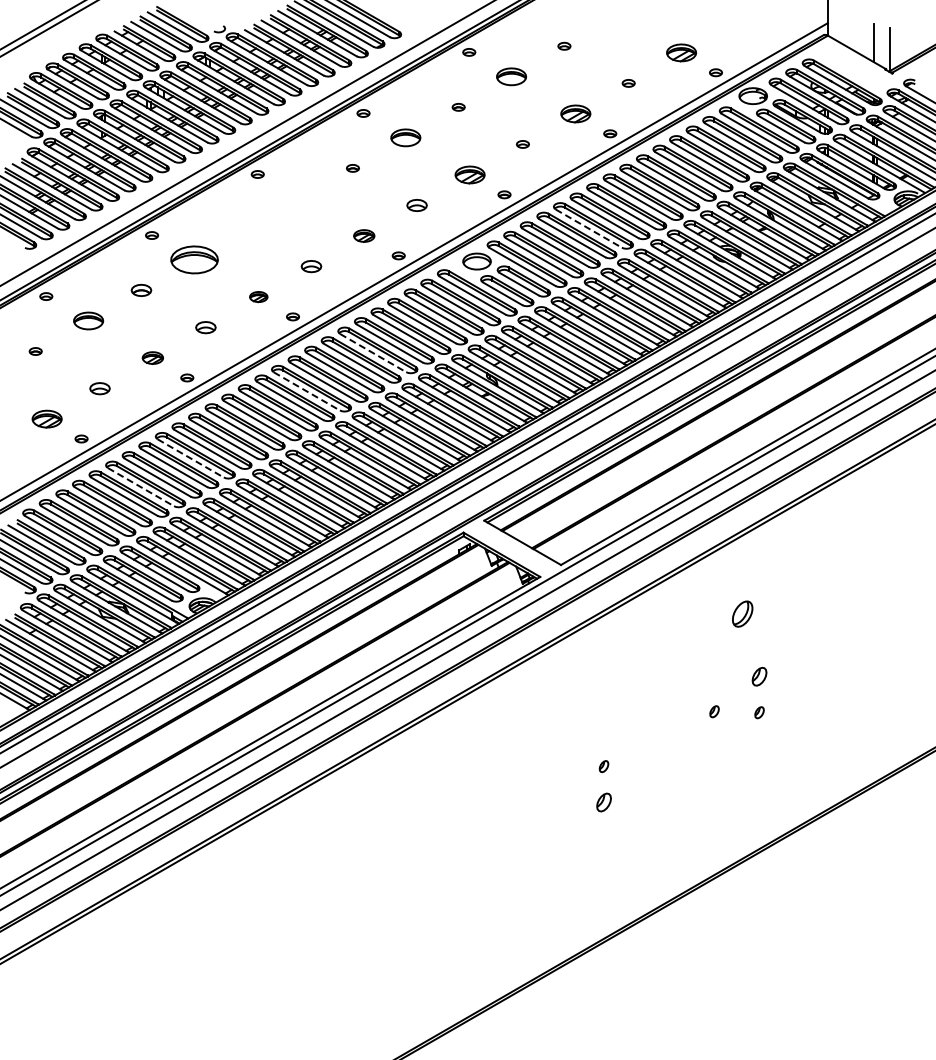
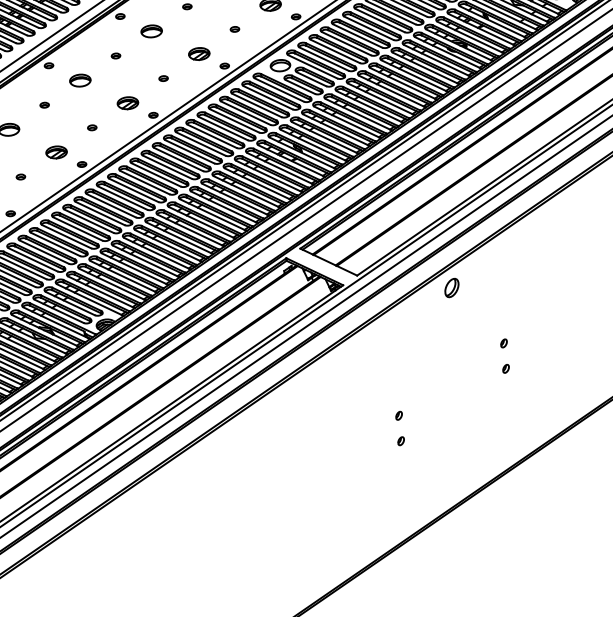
part: (299, 198) -> (151, 31), added
part: (417, 205) -> (235, 29), size x0.62
line: (589, 228) -> (358, 35), dashed -> solid
part: (247, 229) -> (116, 56), added
part: (363, 235) -> (198, 53), size x1.43
part: (193, 259) -> (79, 80), size x0.62
part: (311, 266) -> (163, 78), size x0.62
part: (141, 290) -> (44, 105), size x0.62
part: (258, 296) -> (127, 102), size x1.67
part: (205, 327) -> (92, 127), size x0.62
line: (373, 353) -> (212, 136), dashed -> solid
part: (152, 357) -> (56, 152), size x1.43
part: (99, 388) -> (20, 176), size x0.62
line: (307, 391) -> (167, 167), dashed -> solid
line: (191, 458) -> (89, 221), dashed -> solid
line: (141, 487) -> (55, 244), dashed -> solid
part: (742, 613) -> (451, 287), moved
part: (759, 676) -> (503, 343), size x0.62
part: (714, 711) -> (474, 370), removed
part: (603, 802) -> (400, 441), size x0.62

